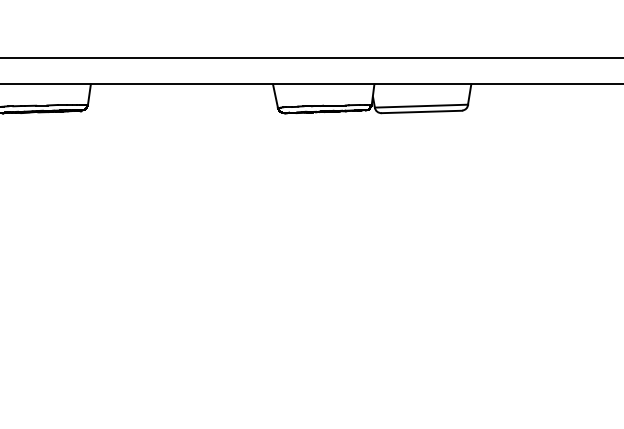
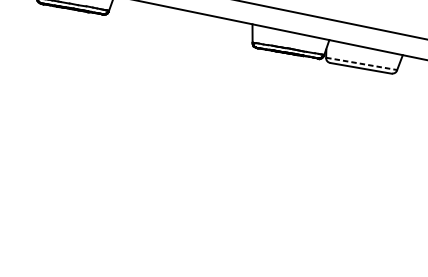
line: (421, 106) -> (361, 64), solid -> dashed

